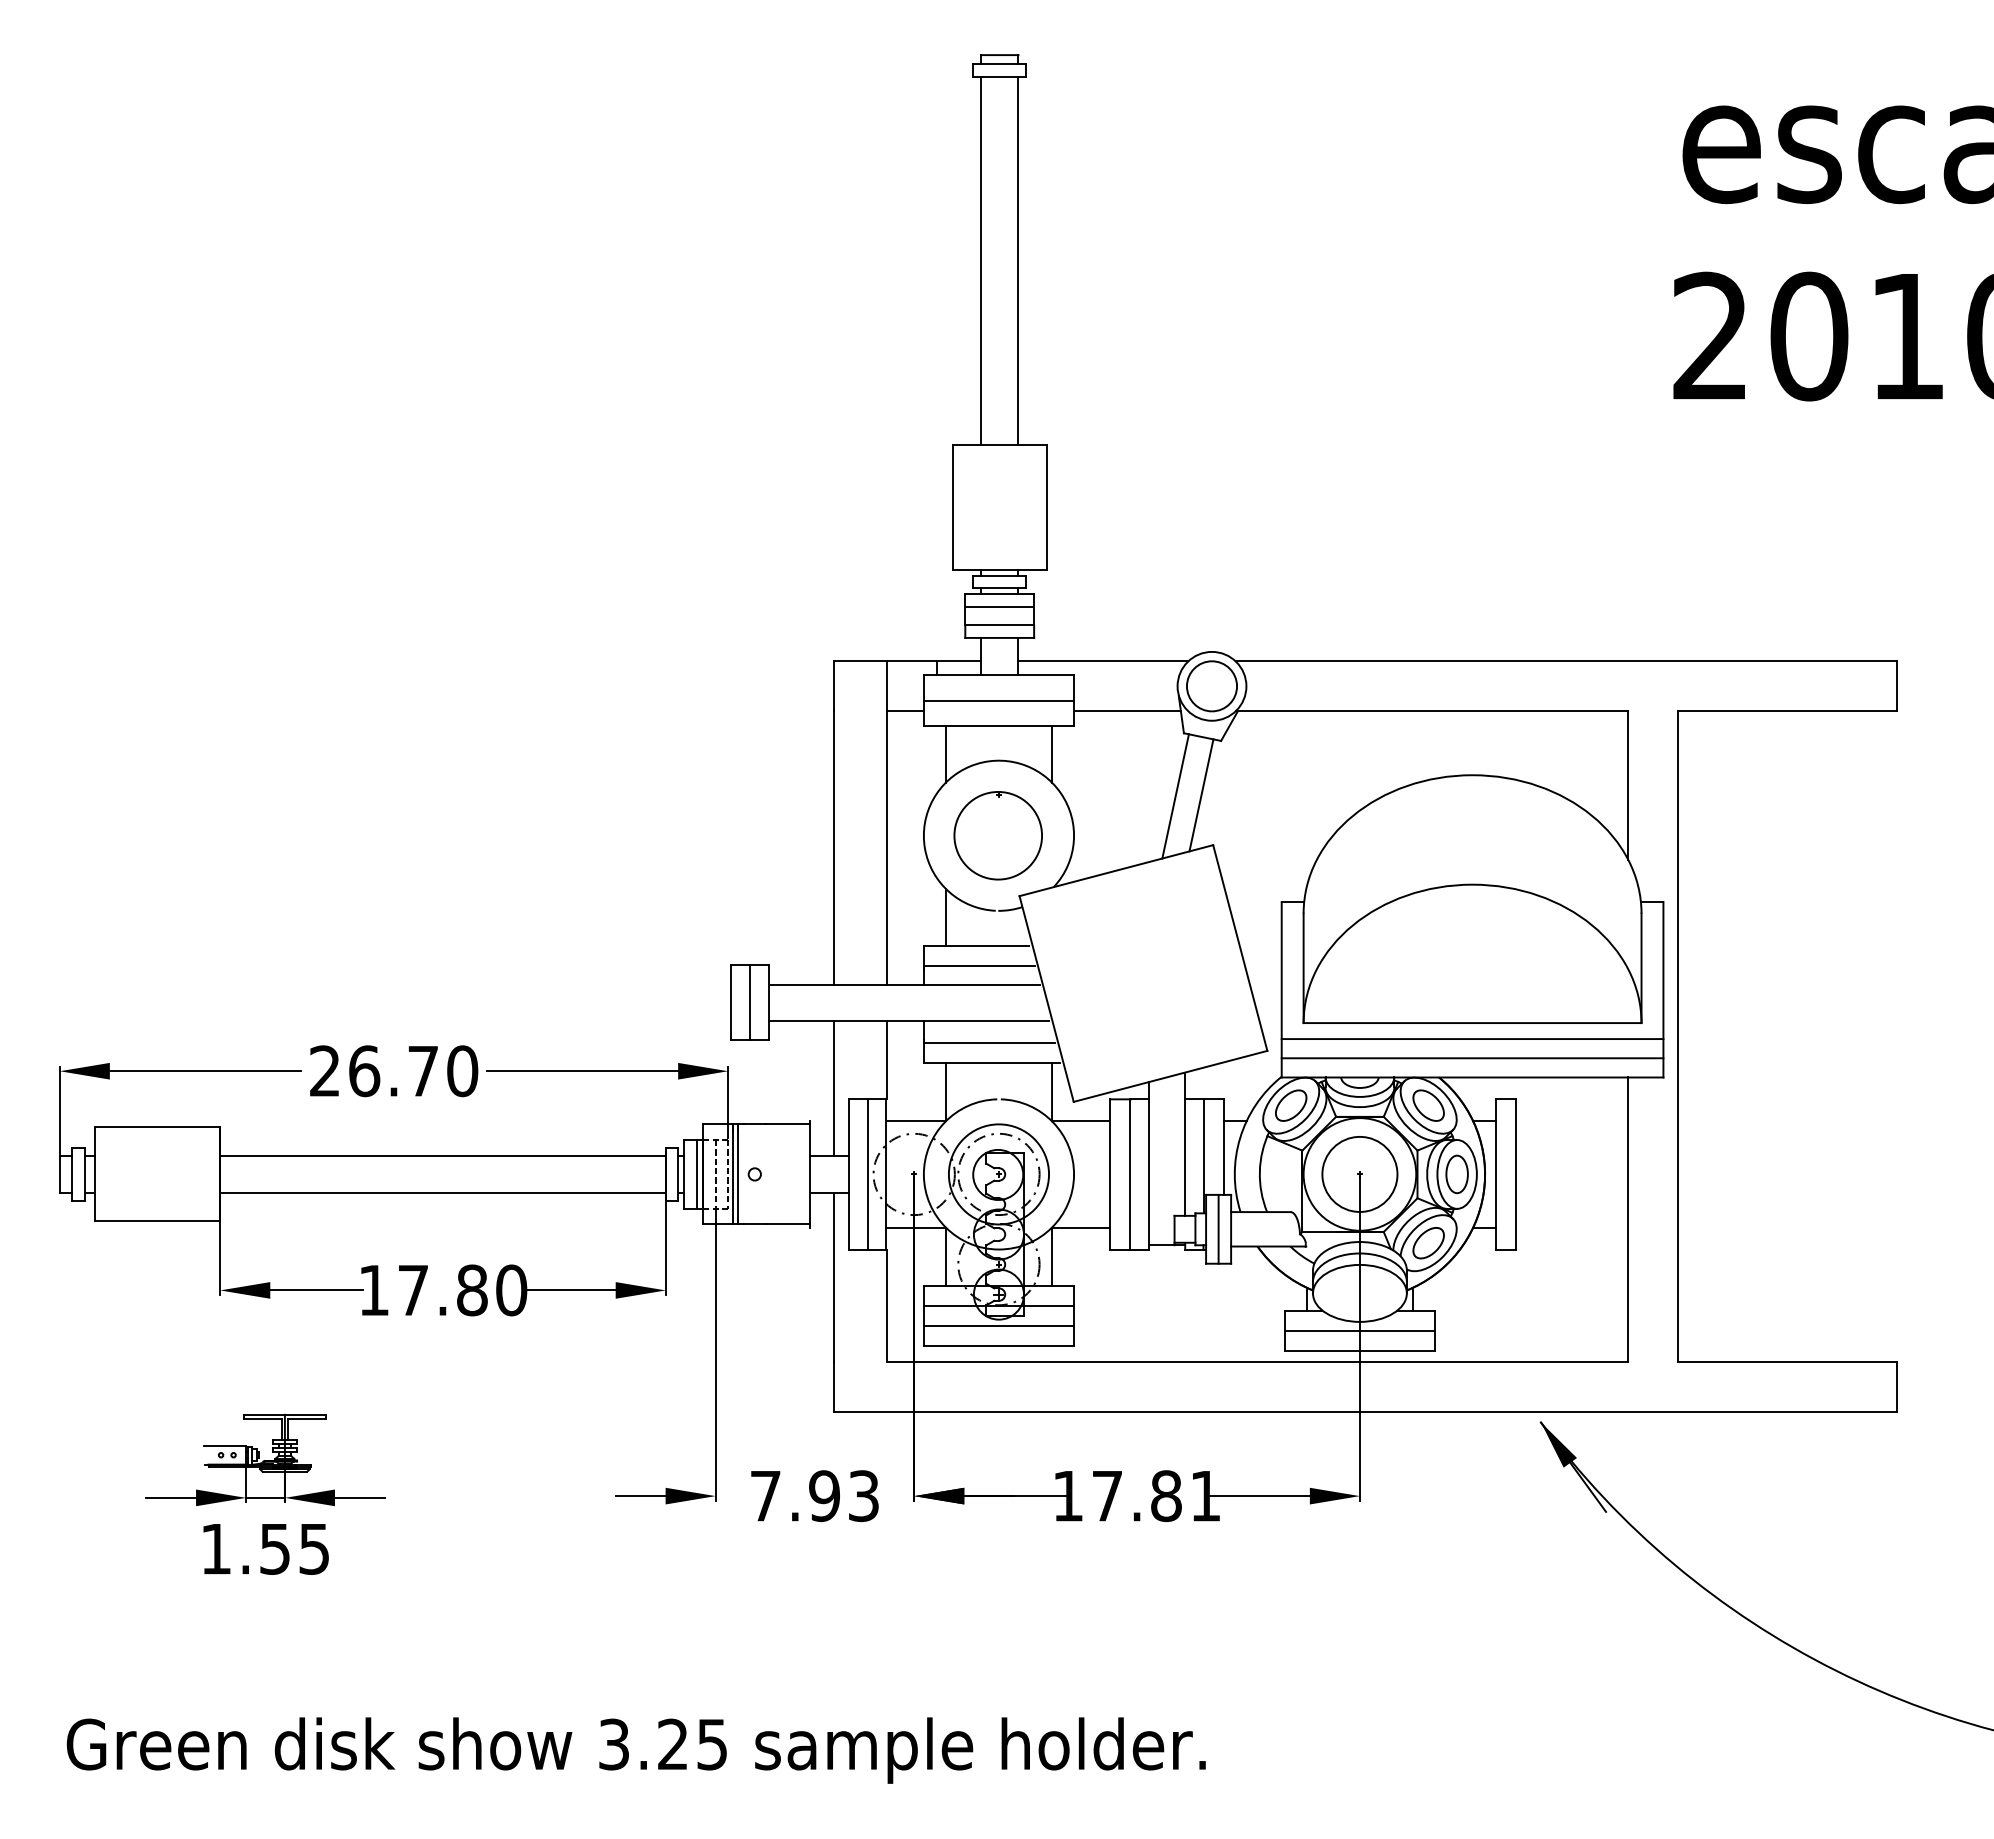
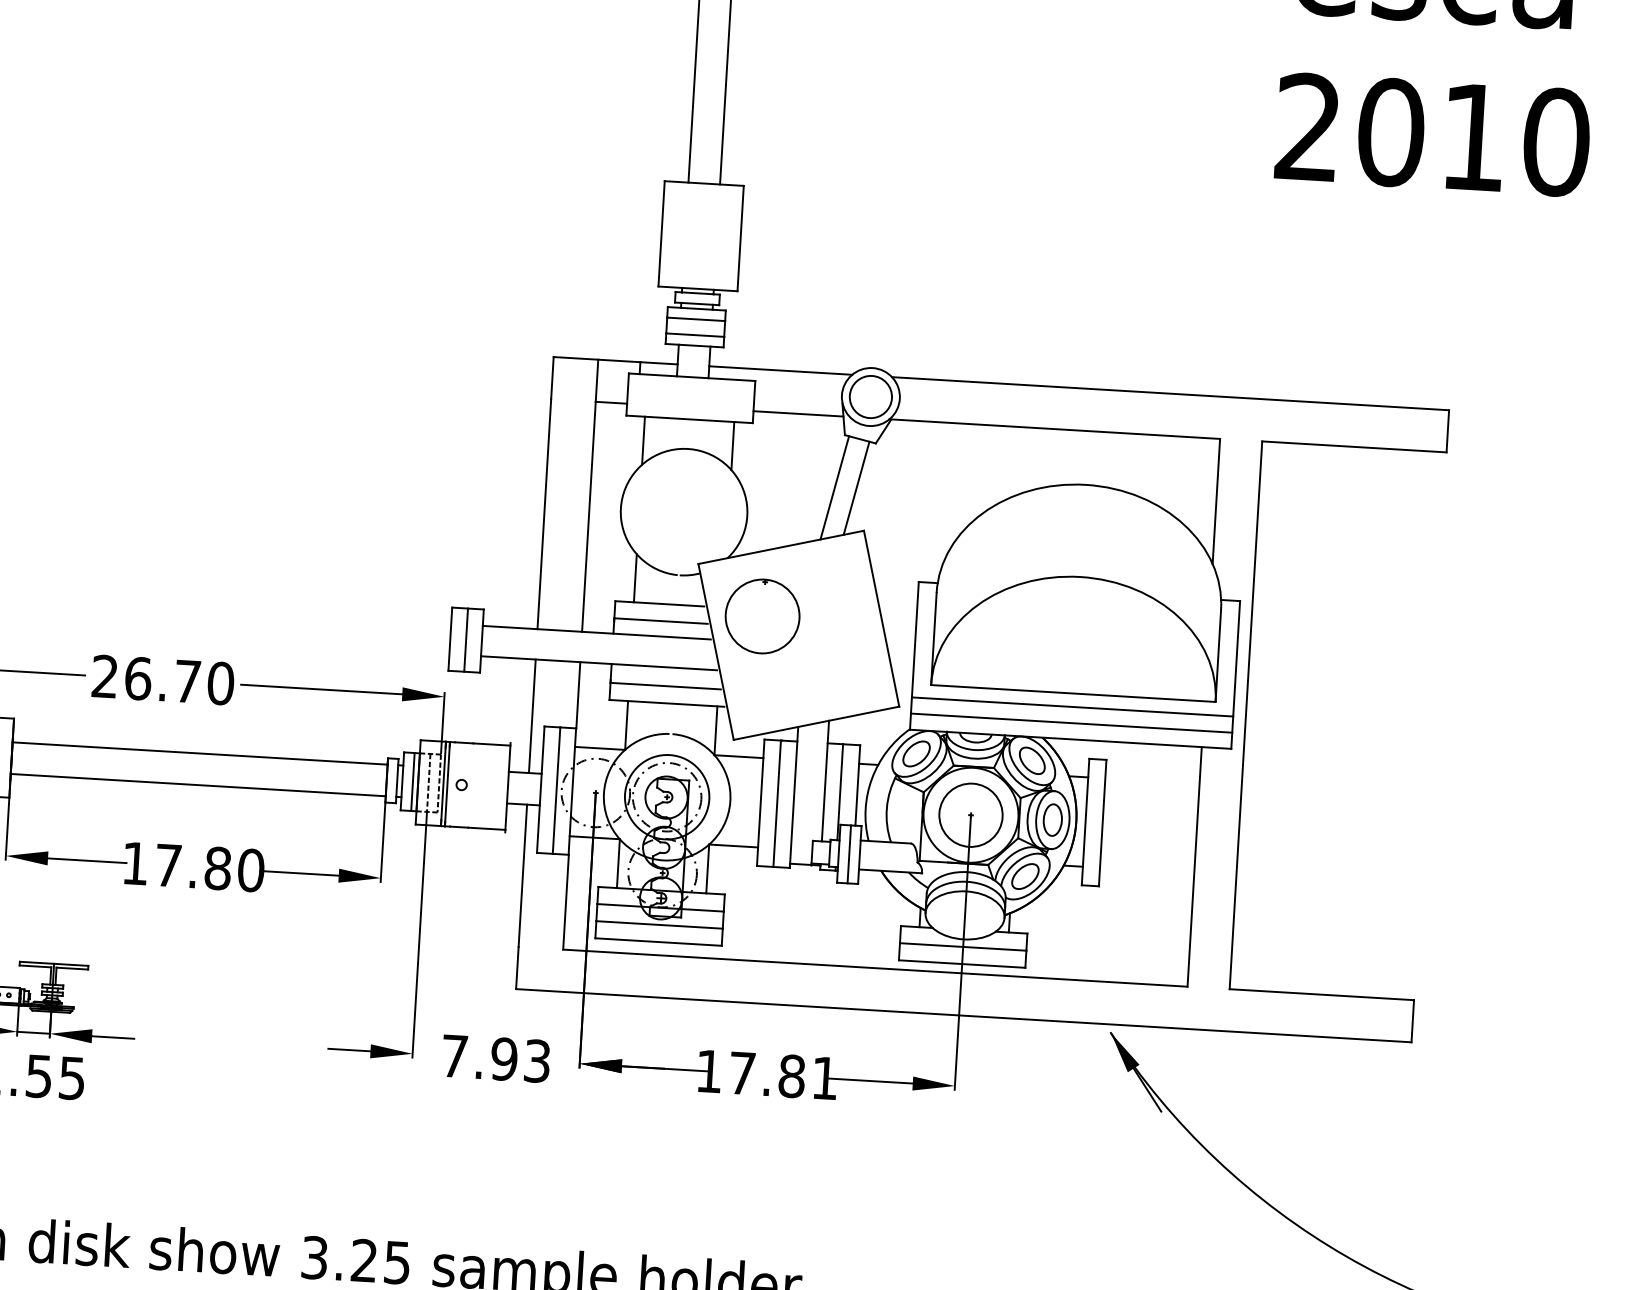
line: (998, 700) -> (690, 398), removed
part: (997, 835) -> (762, 616), moved

